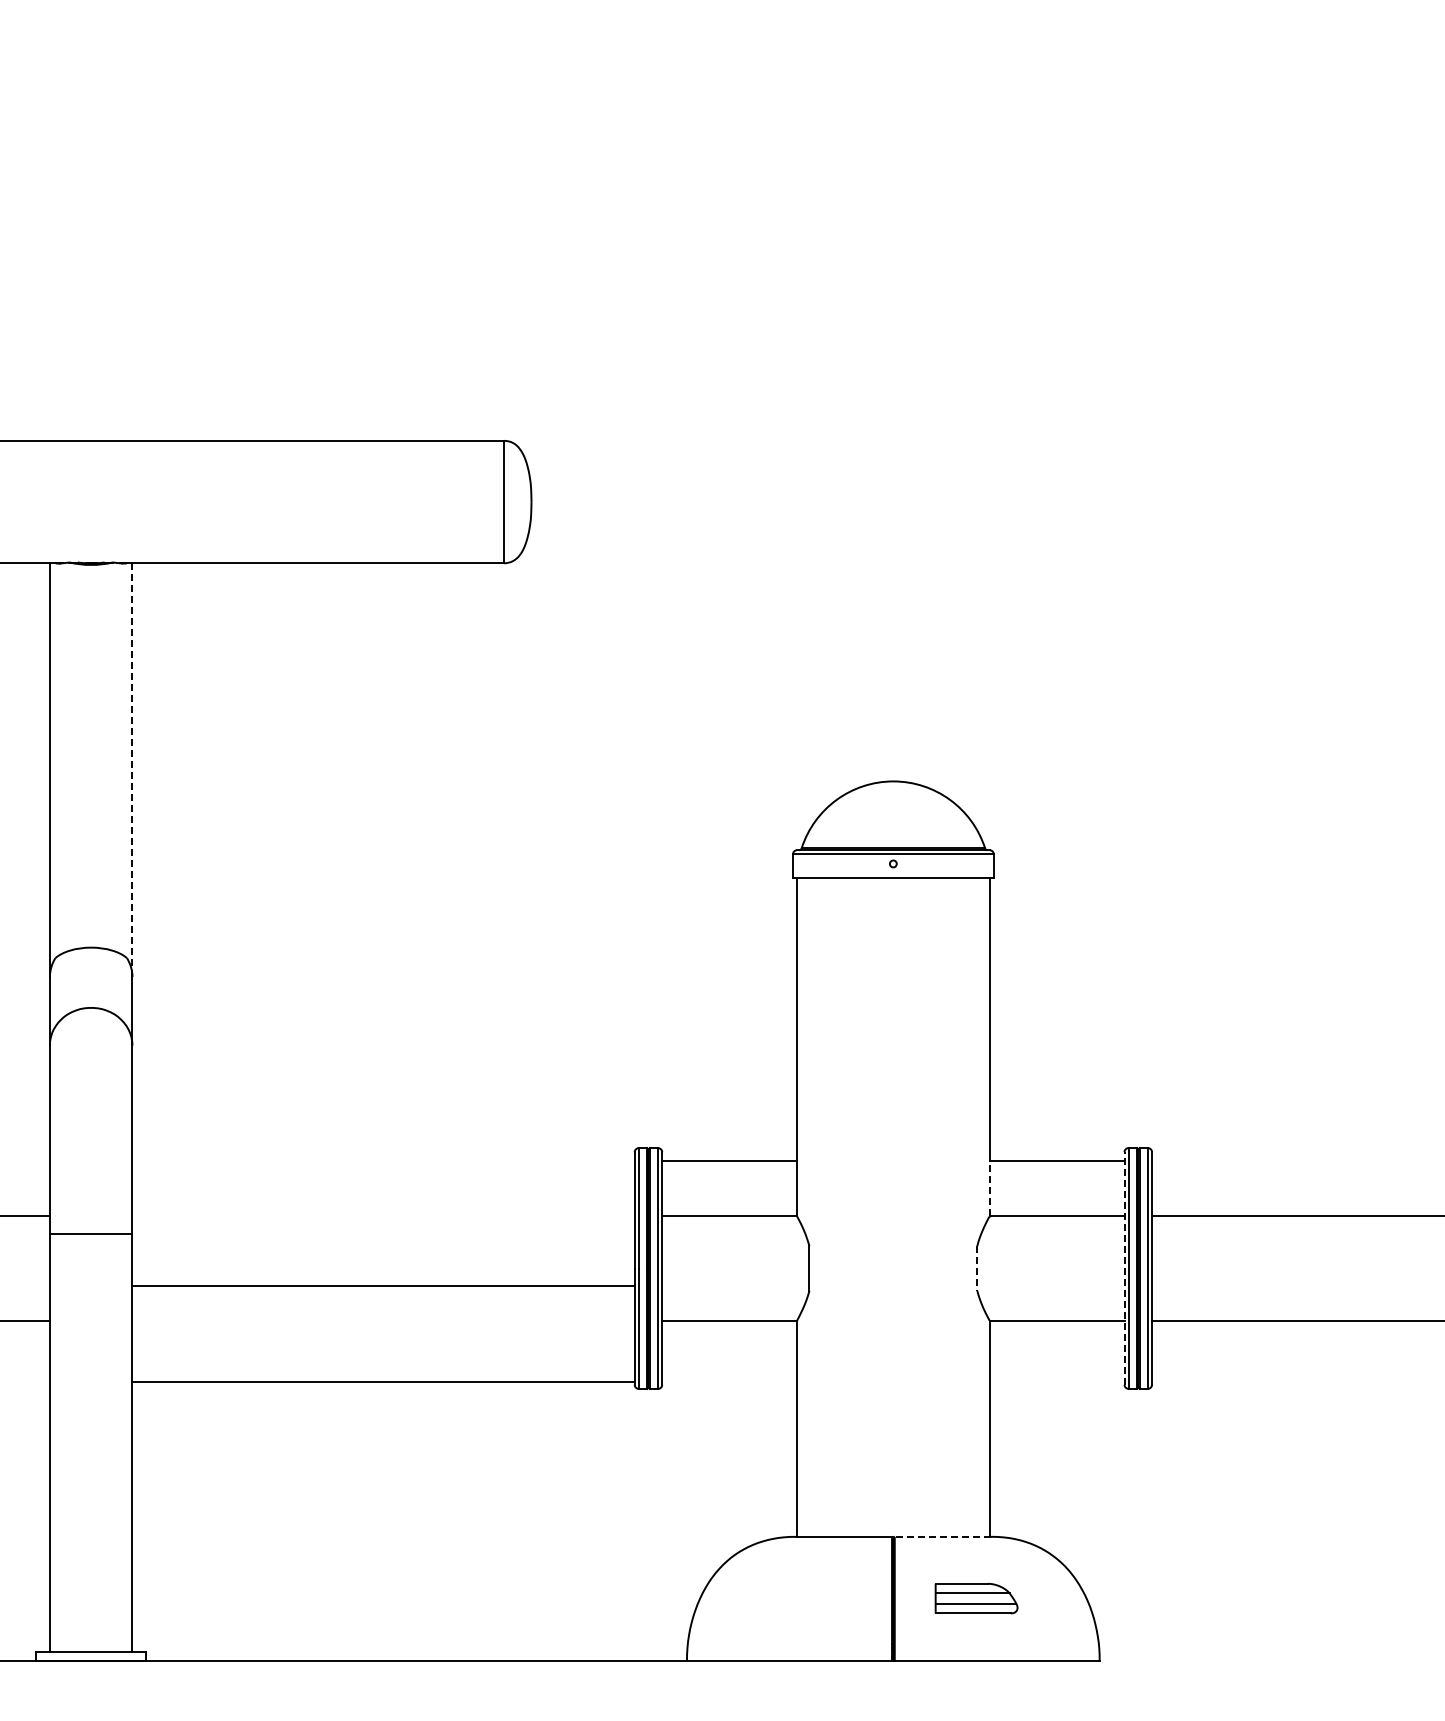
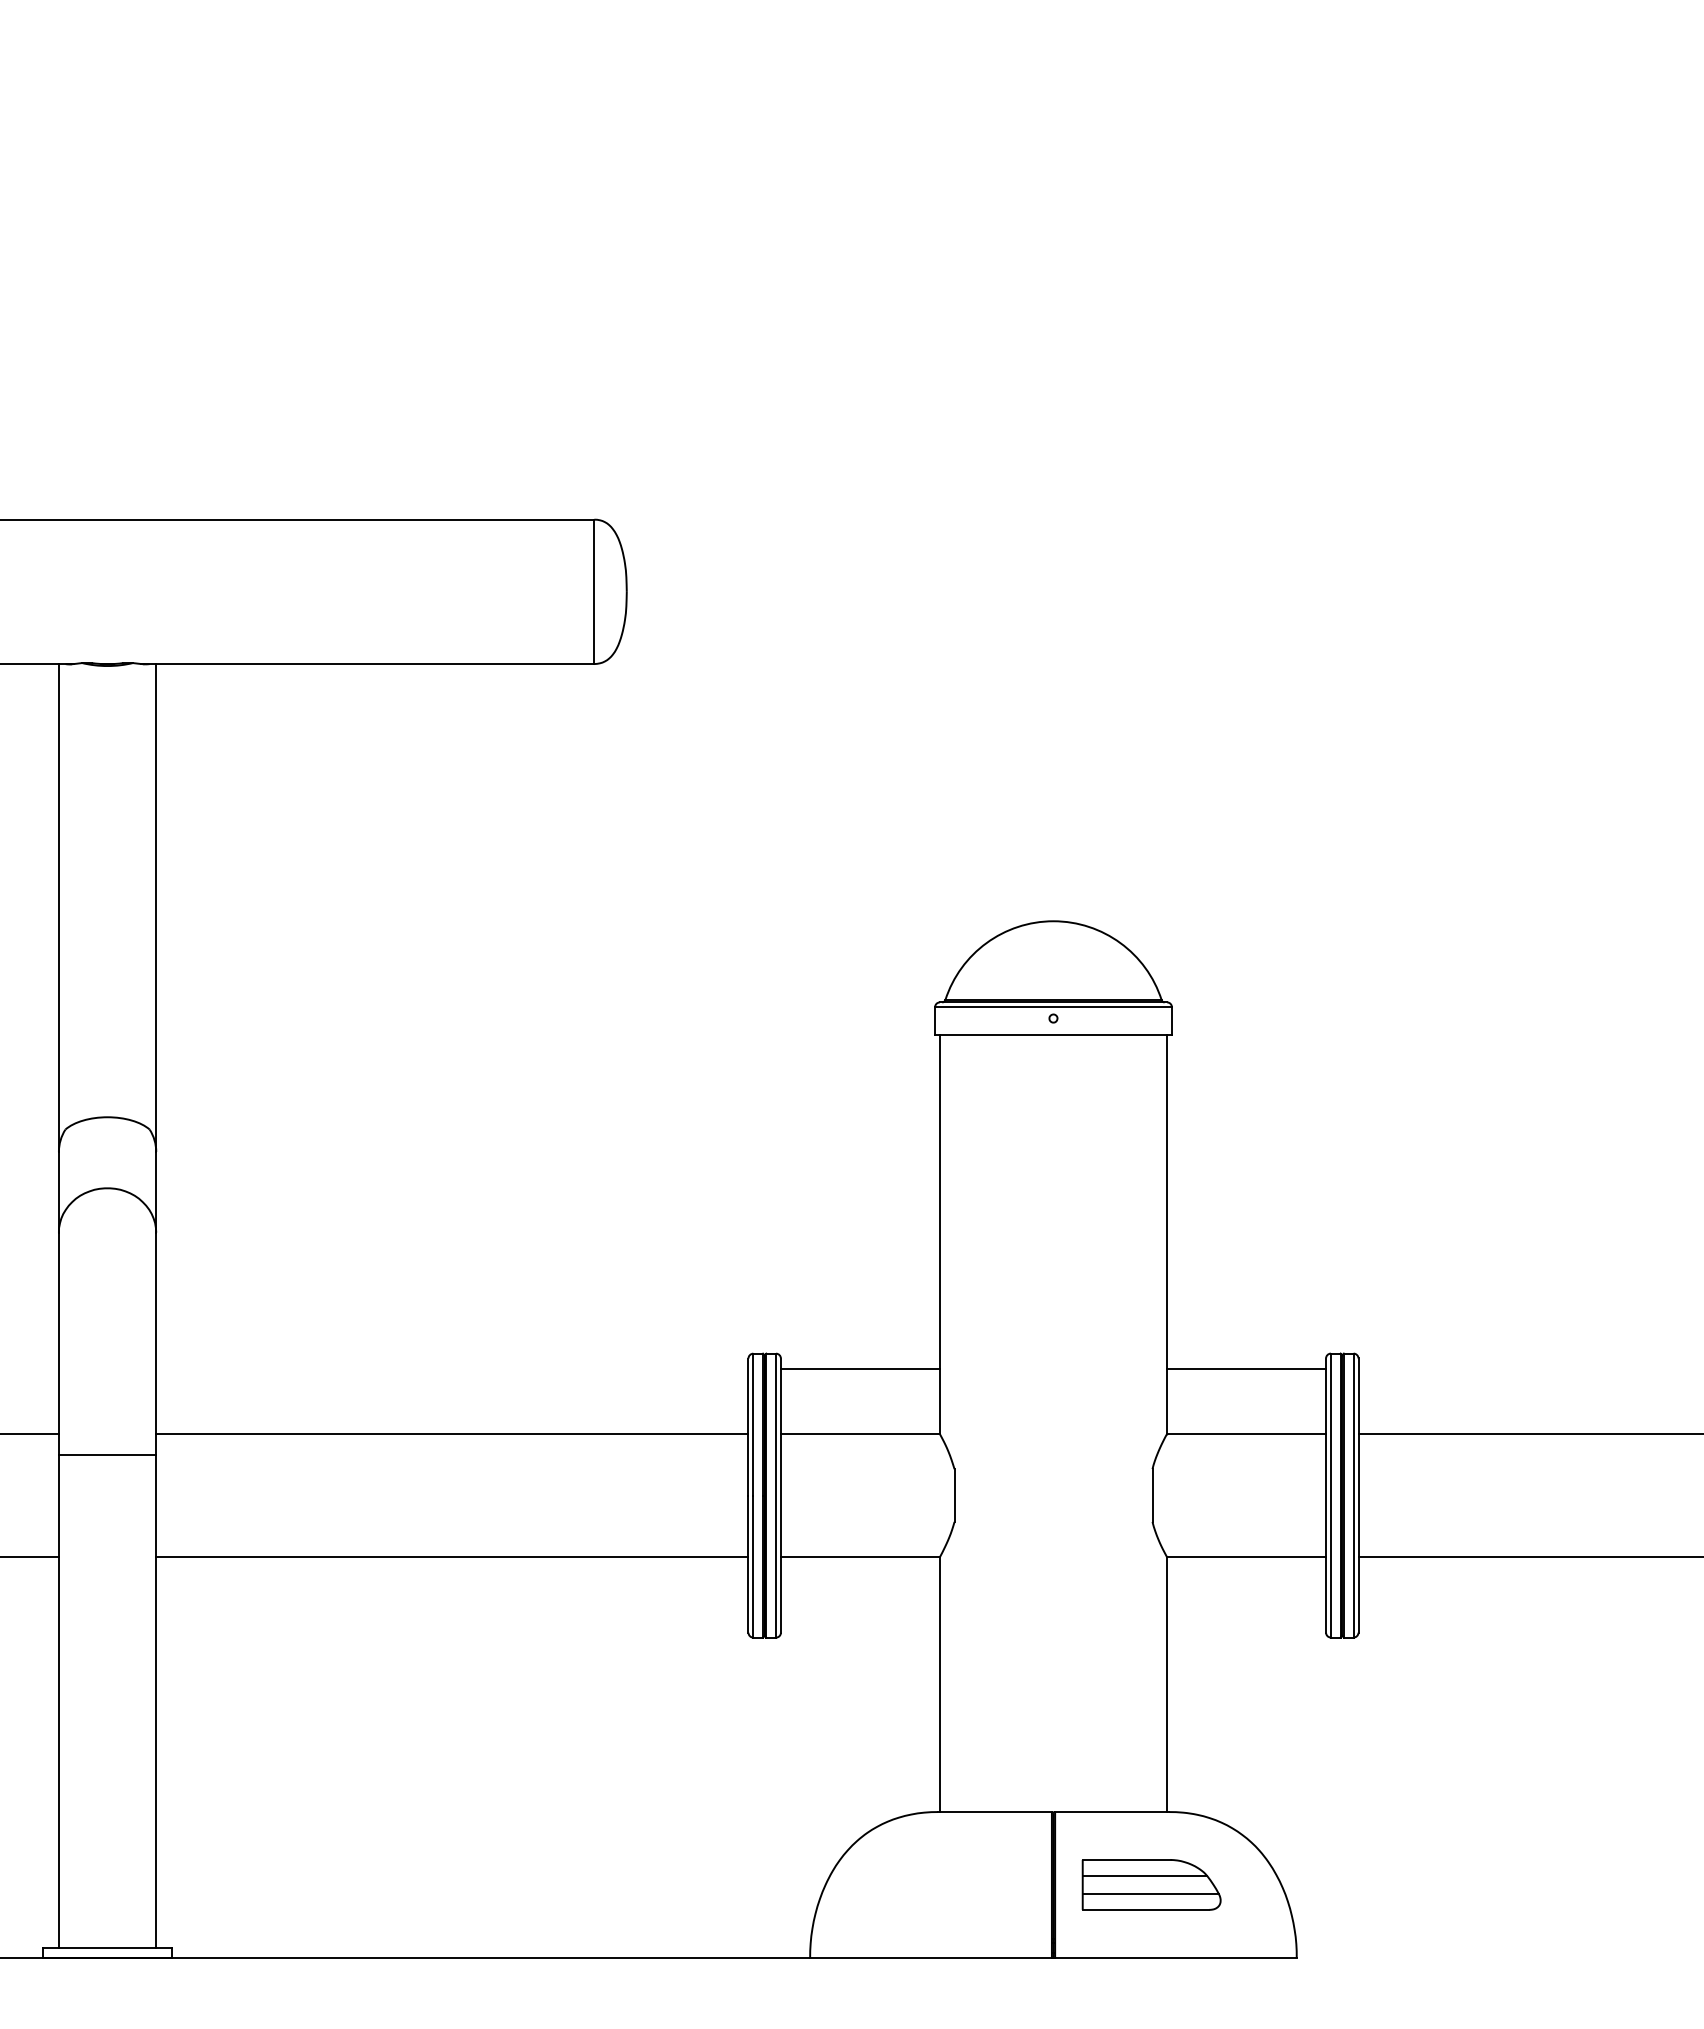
line: (132, 770) -> (156, 908), dashed -> solid
line: (989, 1188) -> (1166, 1401), dashed -> solid
line: (977, 1268) -> (1152, 1495), dashed -> solid
line: (1124, 1268) -> (1326, 1495), dashed -> solid
line: (383, 1286) -> (452, 1434), moved
line: (383, 1381) -> (452, 1556), moved
line: (942, 1536) -> (1111, 1811), dashed -> solid
part: (976, 1598) -> (1151, 1884), size x1.43

